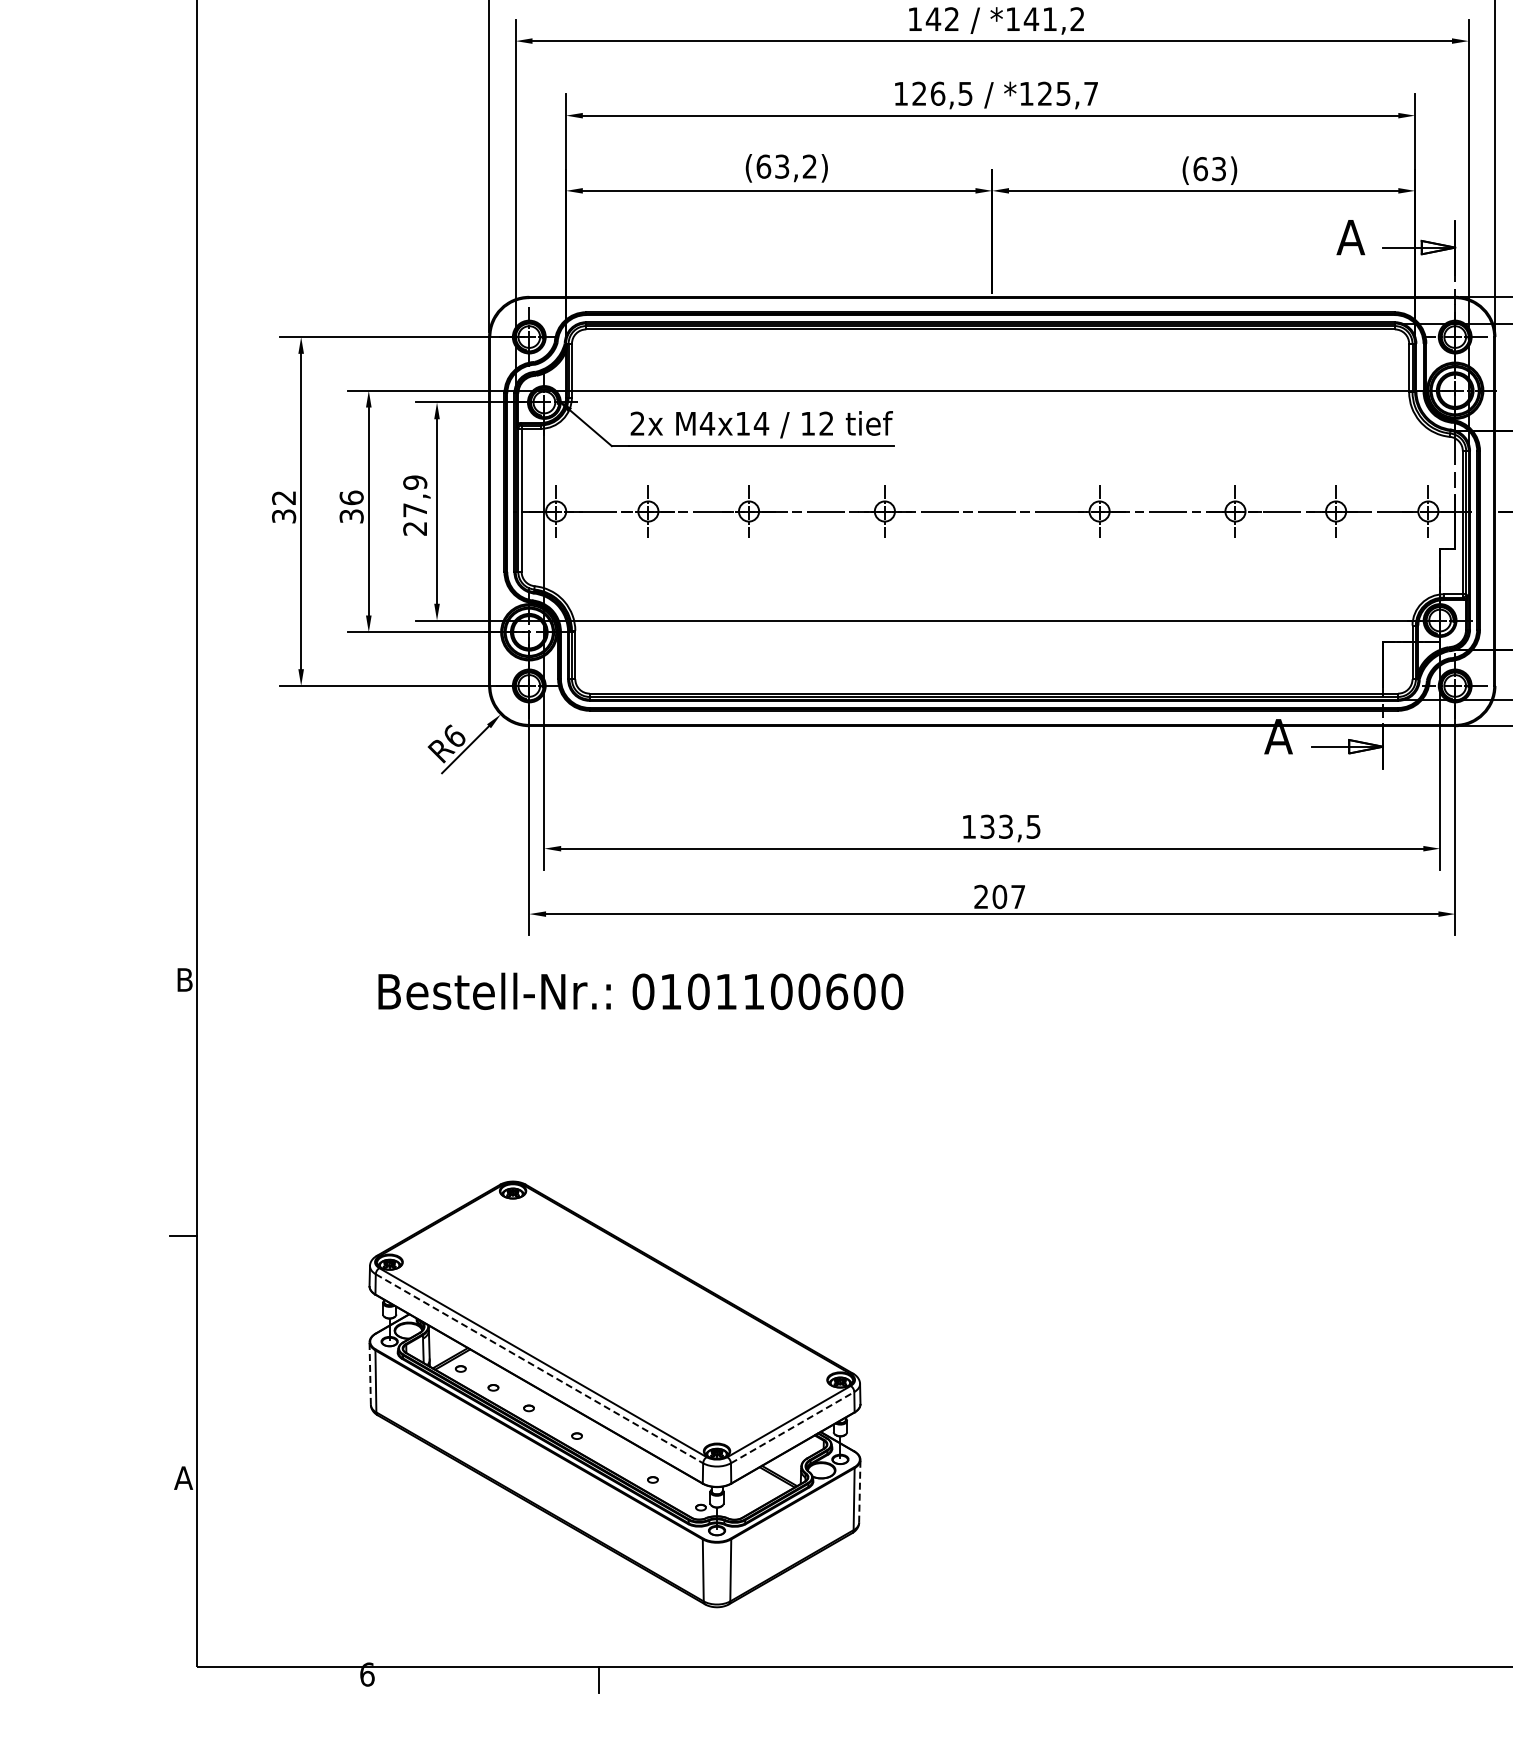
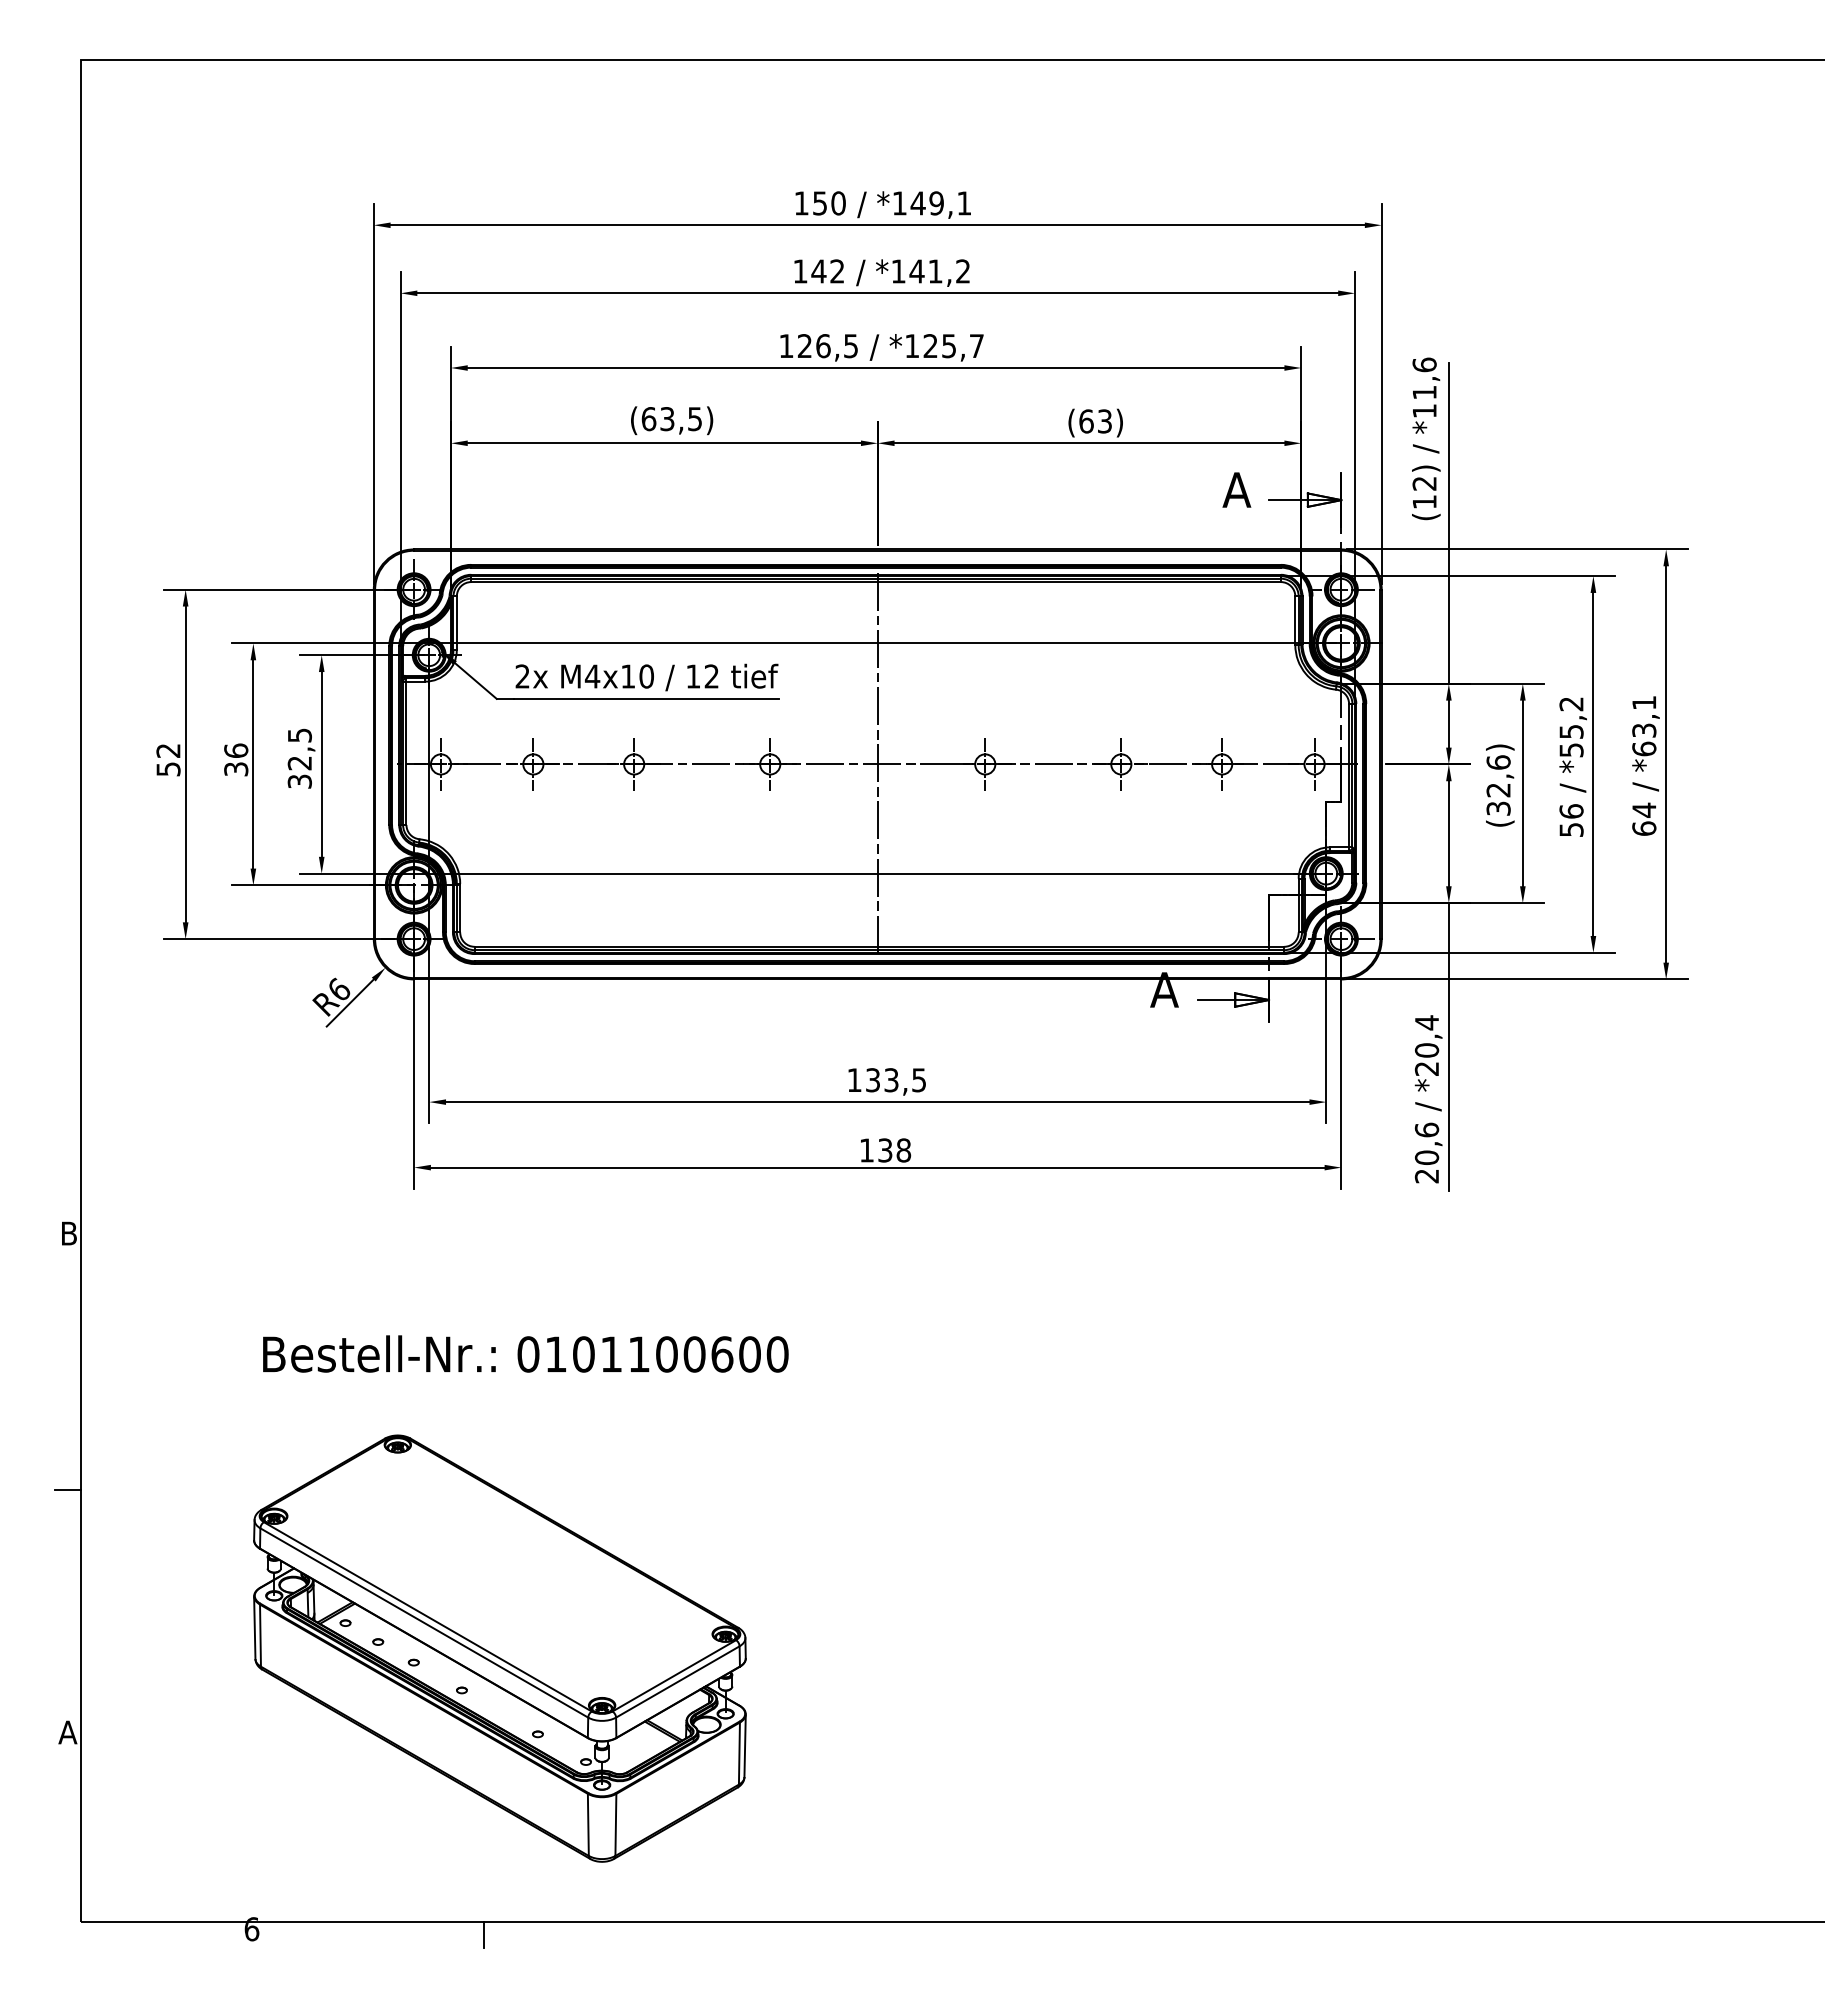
text: (809, 167) -> (694, 419), (63,2) -> (63,5)
text: (761, 423) -> (646, 676), M4x14 -> M4x10
text: (414, 505) -> (299, 758), 27,9 -> 32,5
line: (991, 510) -> (877, 763), added
text: (283, 515) -> (167, 768), 32 -> 52
text: (999, 897) -> (885, 1150), 207 -> 138
text: (640, 990) -> (525, 1353), moved
line: (539, 1369) -> (424, 1623), dashed -> solid
line: (369, 1373) -> (254, 1627), dashed -> solid
line: (793, 1427) -> (678, 1681), dashed -> solid
line: (860, 1491) -> (745, 1745), dashed -> solid

